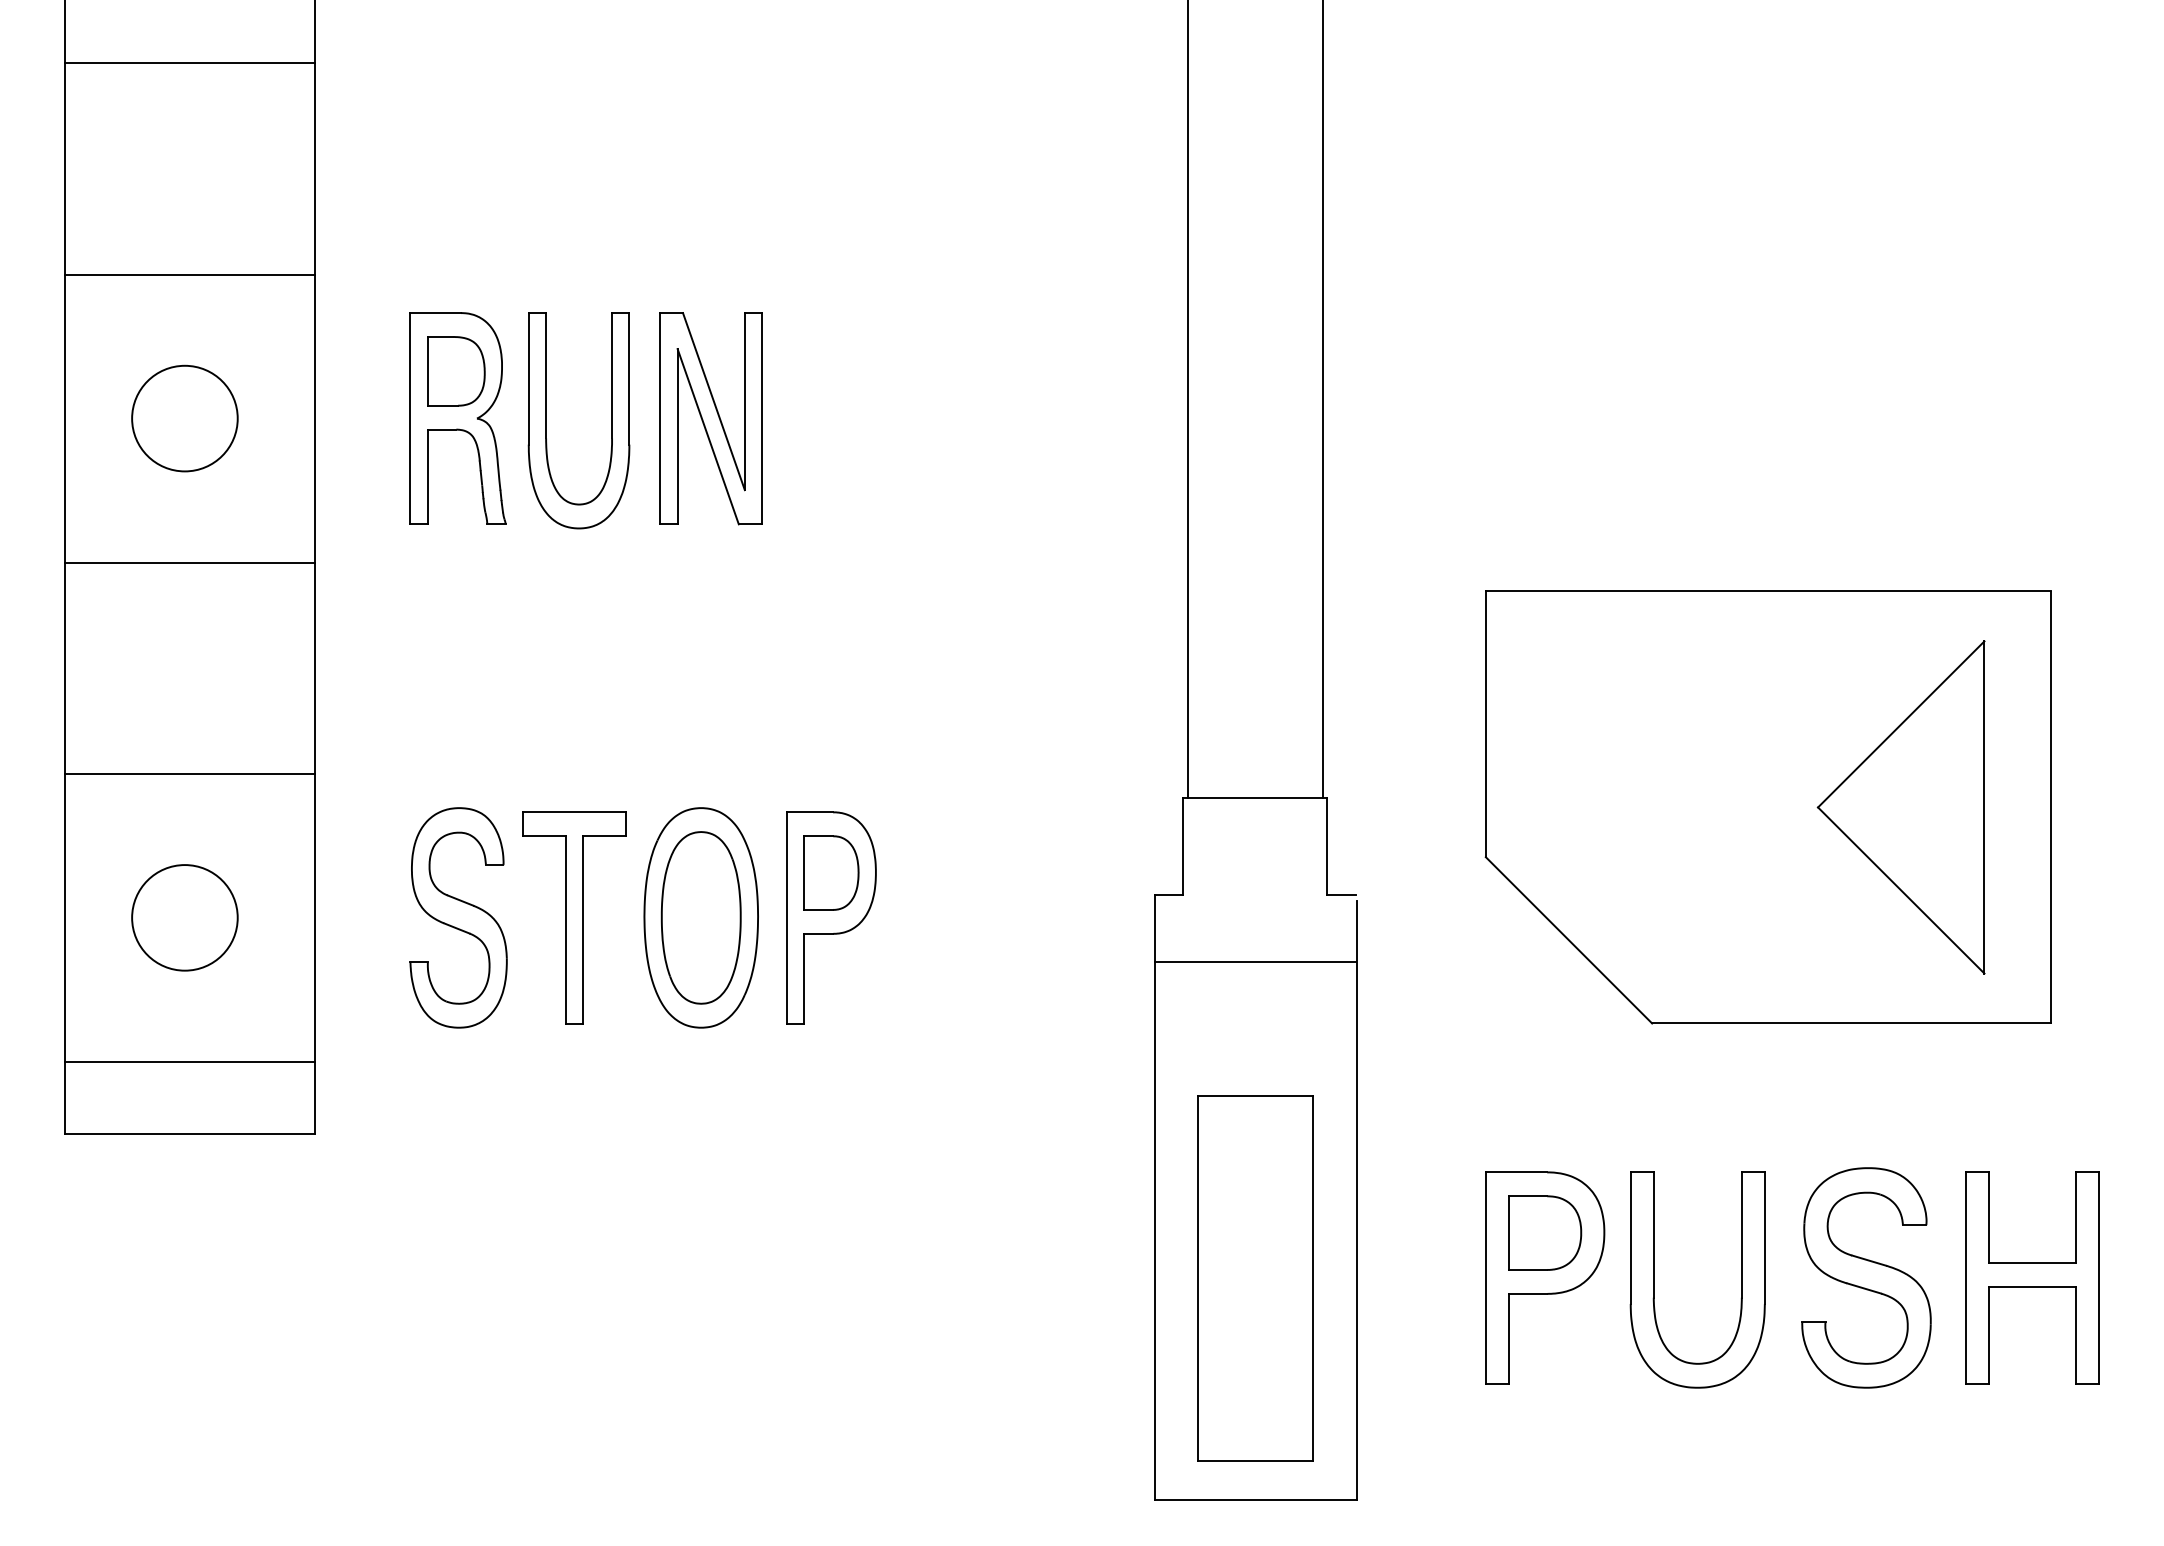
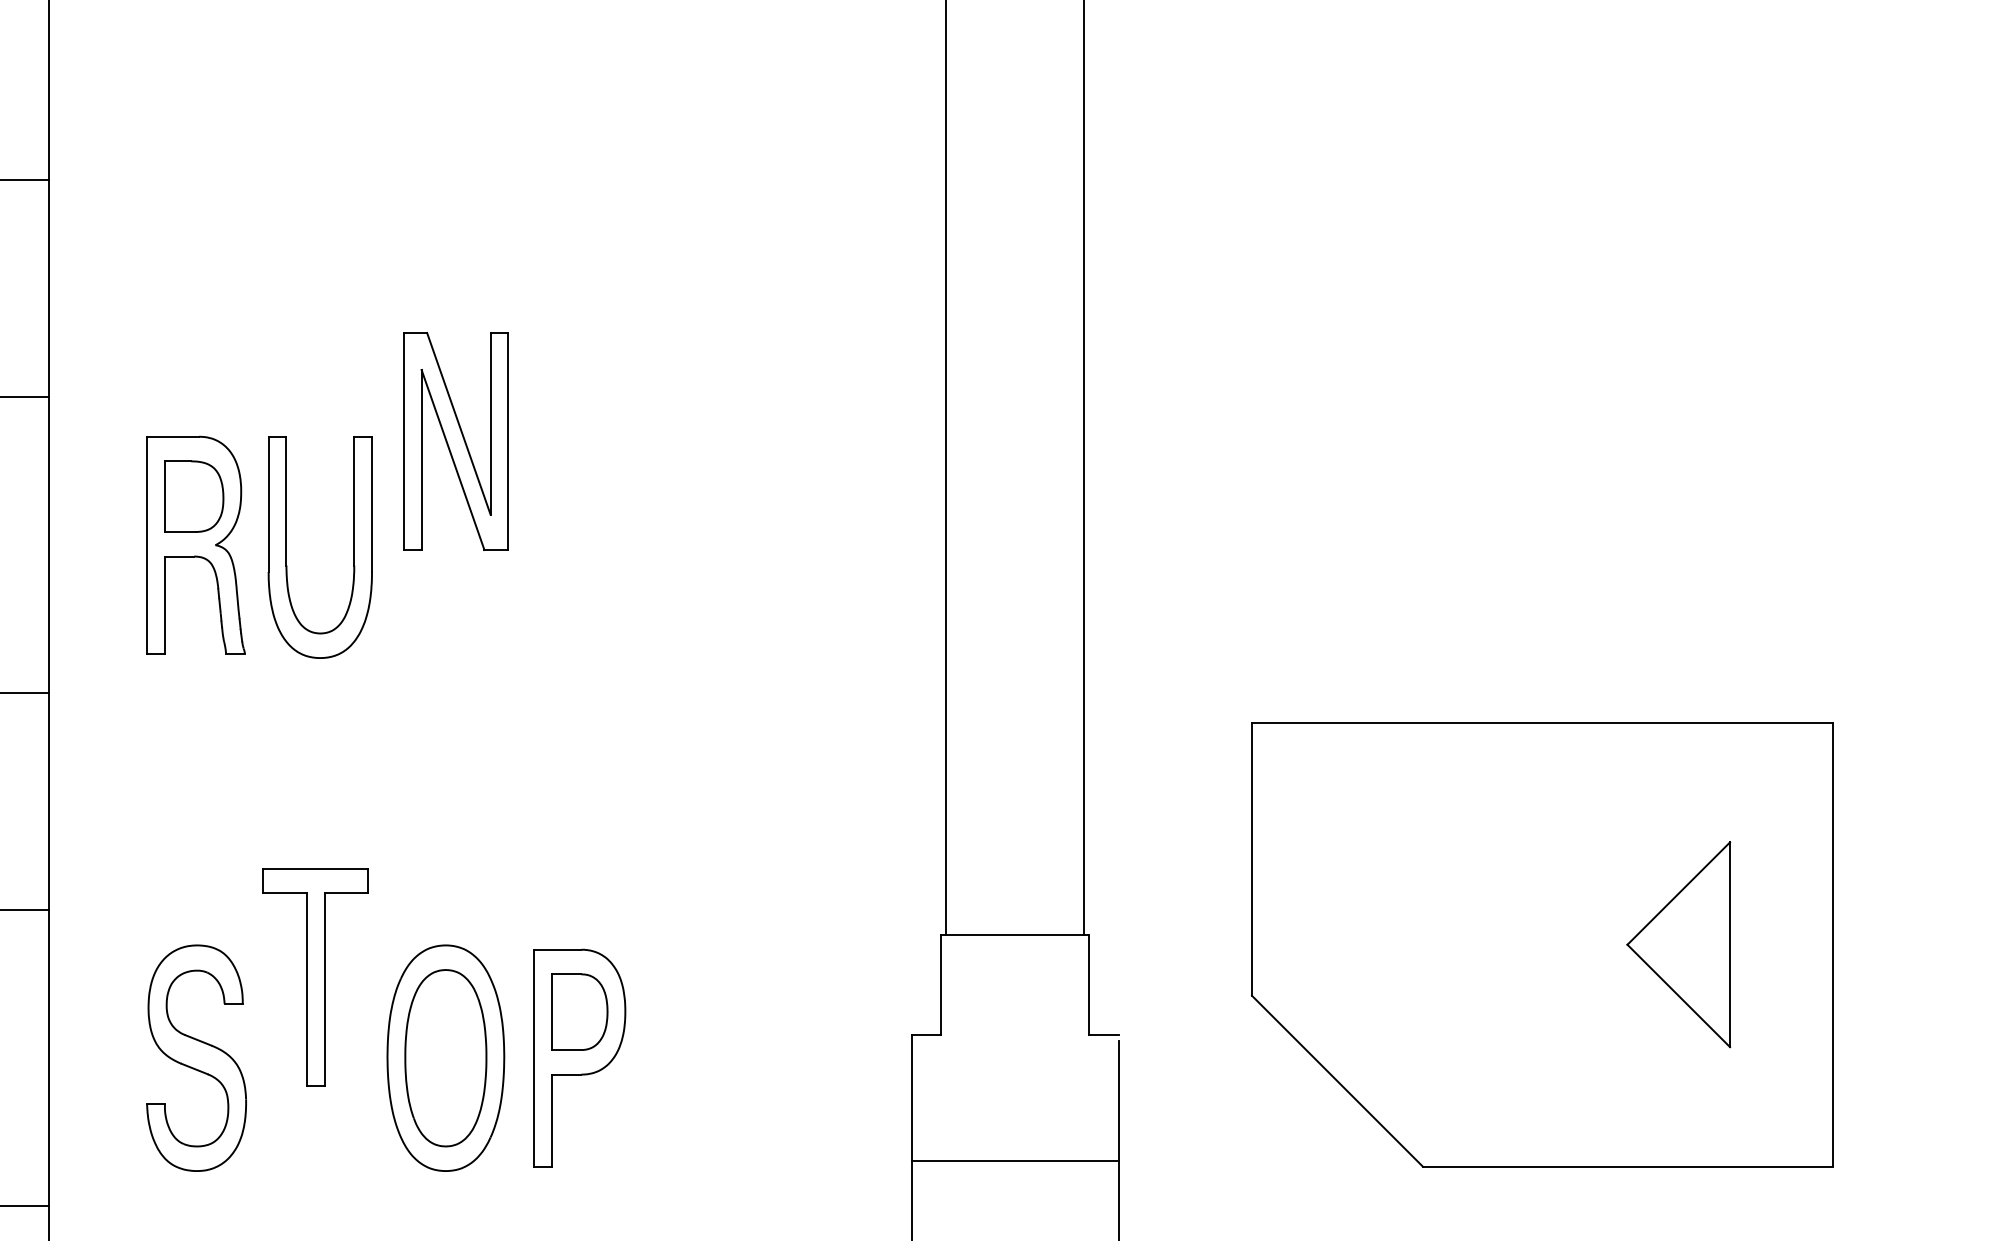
part: (710, 418) -> (455, 441), moved
part: (1900, 807) -> (1678, 944), size x0.6
part: (574, 917) -> (315, 976), moved
line: (1255, 962) -> (1015, 1161), moved

